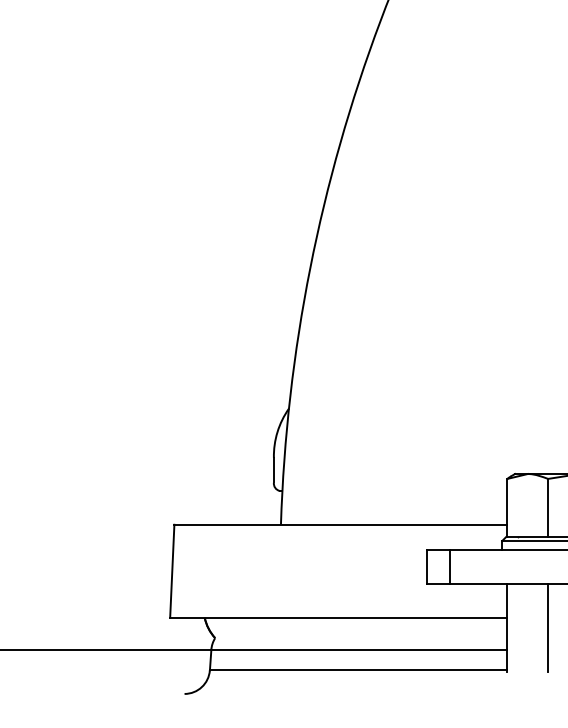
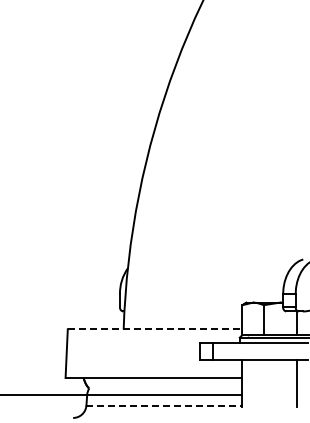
line: (341, 525) -> (155, 329), solid -> dashed
line: (547, 628) -> (263, 383), removed
line: (358, 670) -> (164, 405), solid -> dashed

